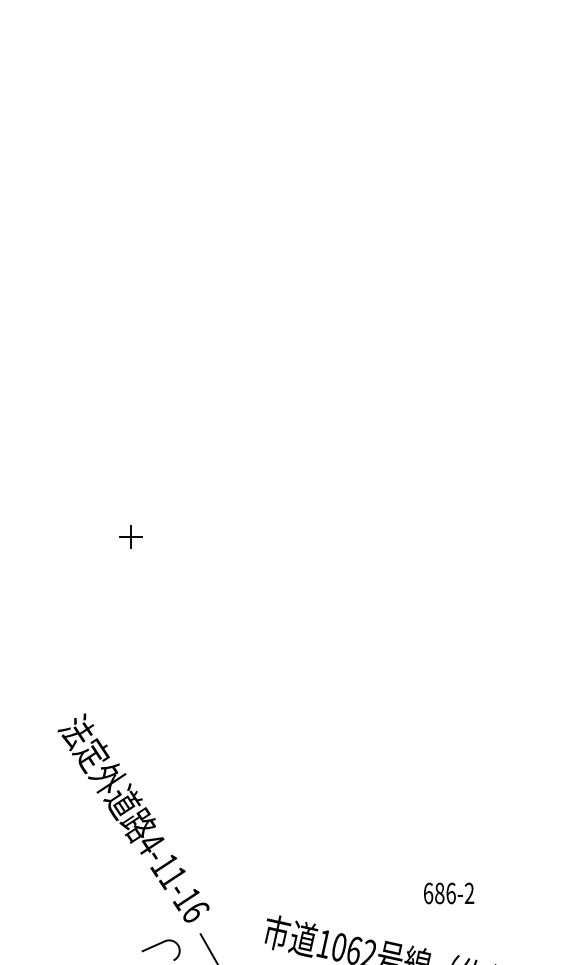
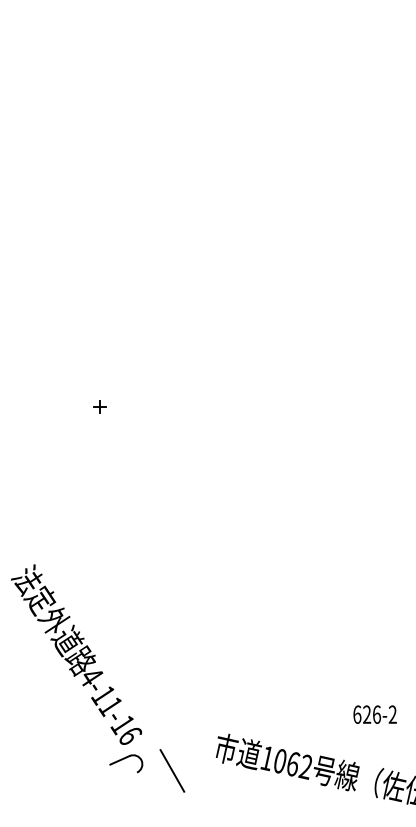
part: (130, 536) -> (99, 406), size x0.62
text: (133, 817) -> (76, 654), moved
text: (439, 893) -> (366, 714), 686-2 -> 626-2

